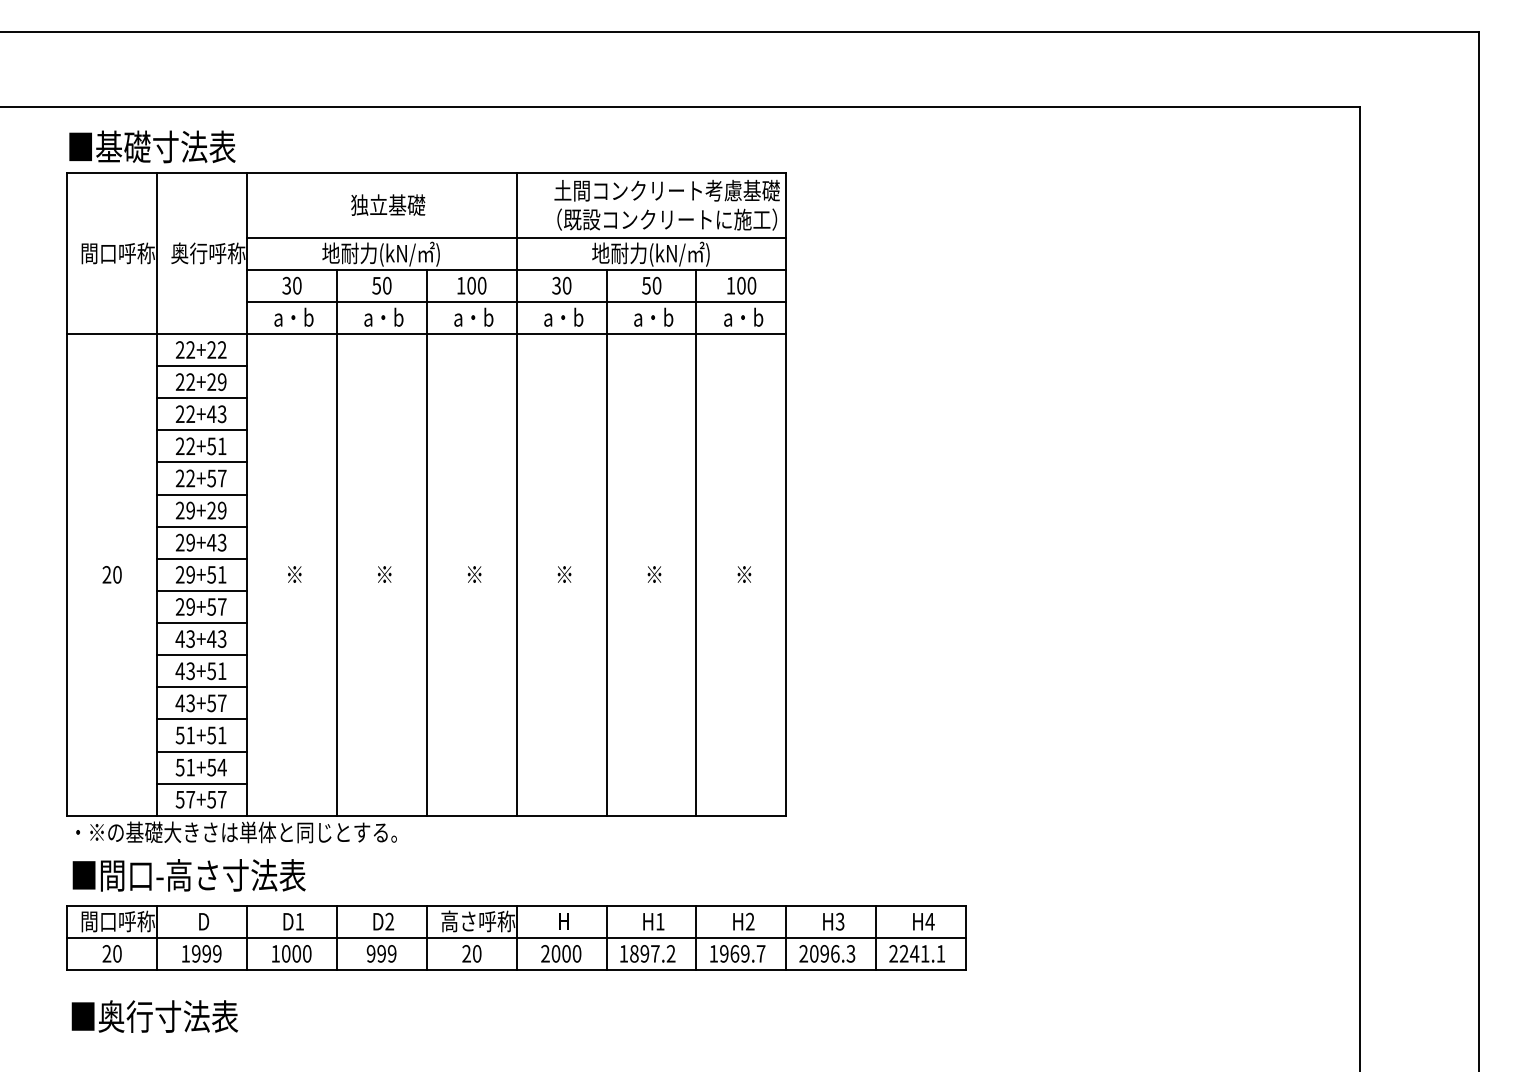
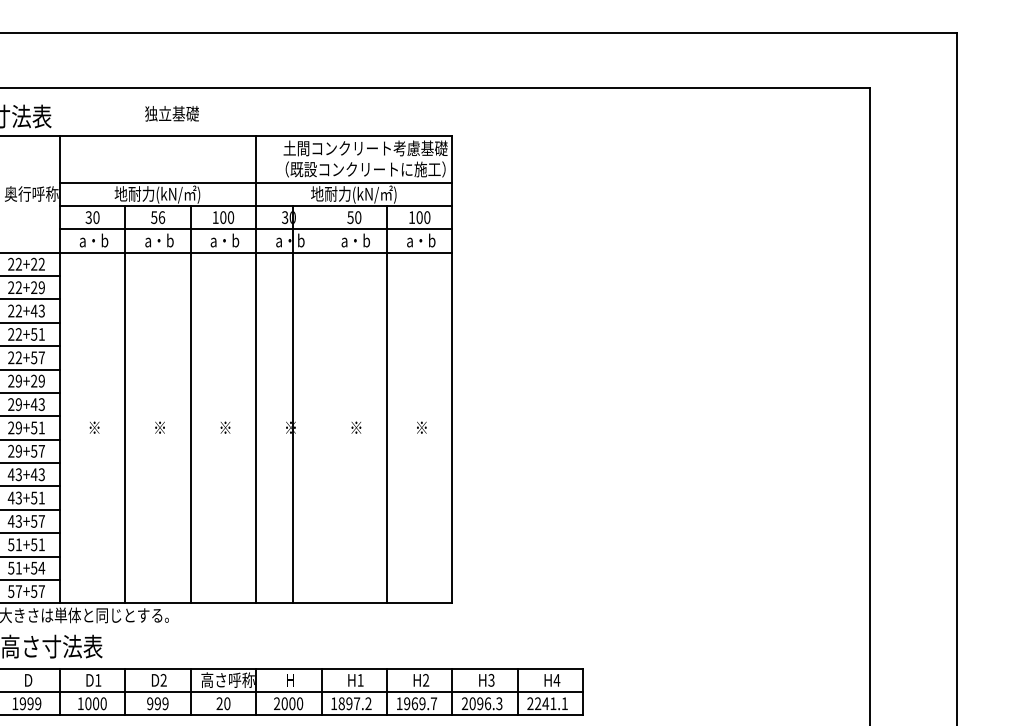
text: (388, 204) -> (172, 113), moved
text: (387, 285) -> (162, 217), 50 -> 56
line: (606, 542) -> (293, 404), moved

